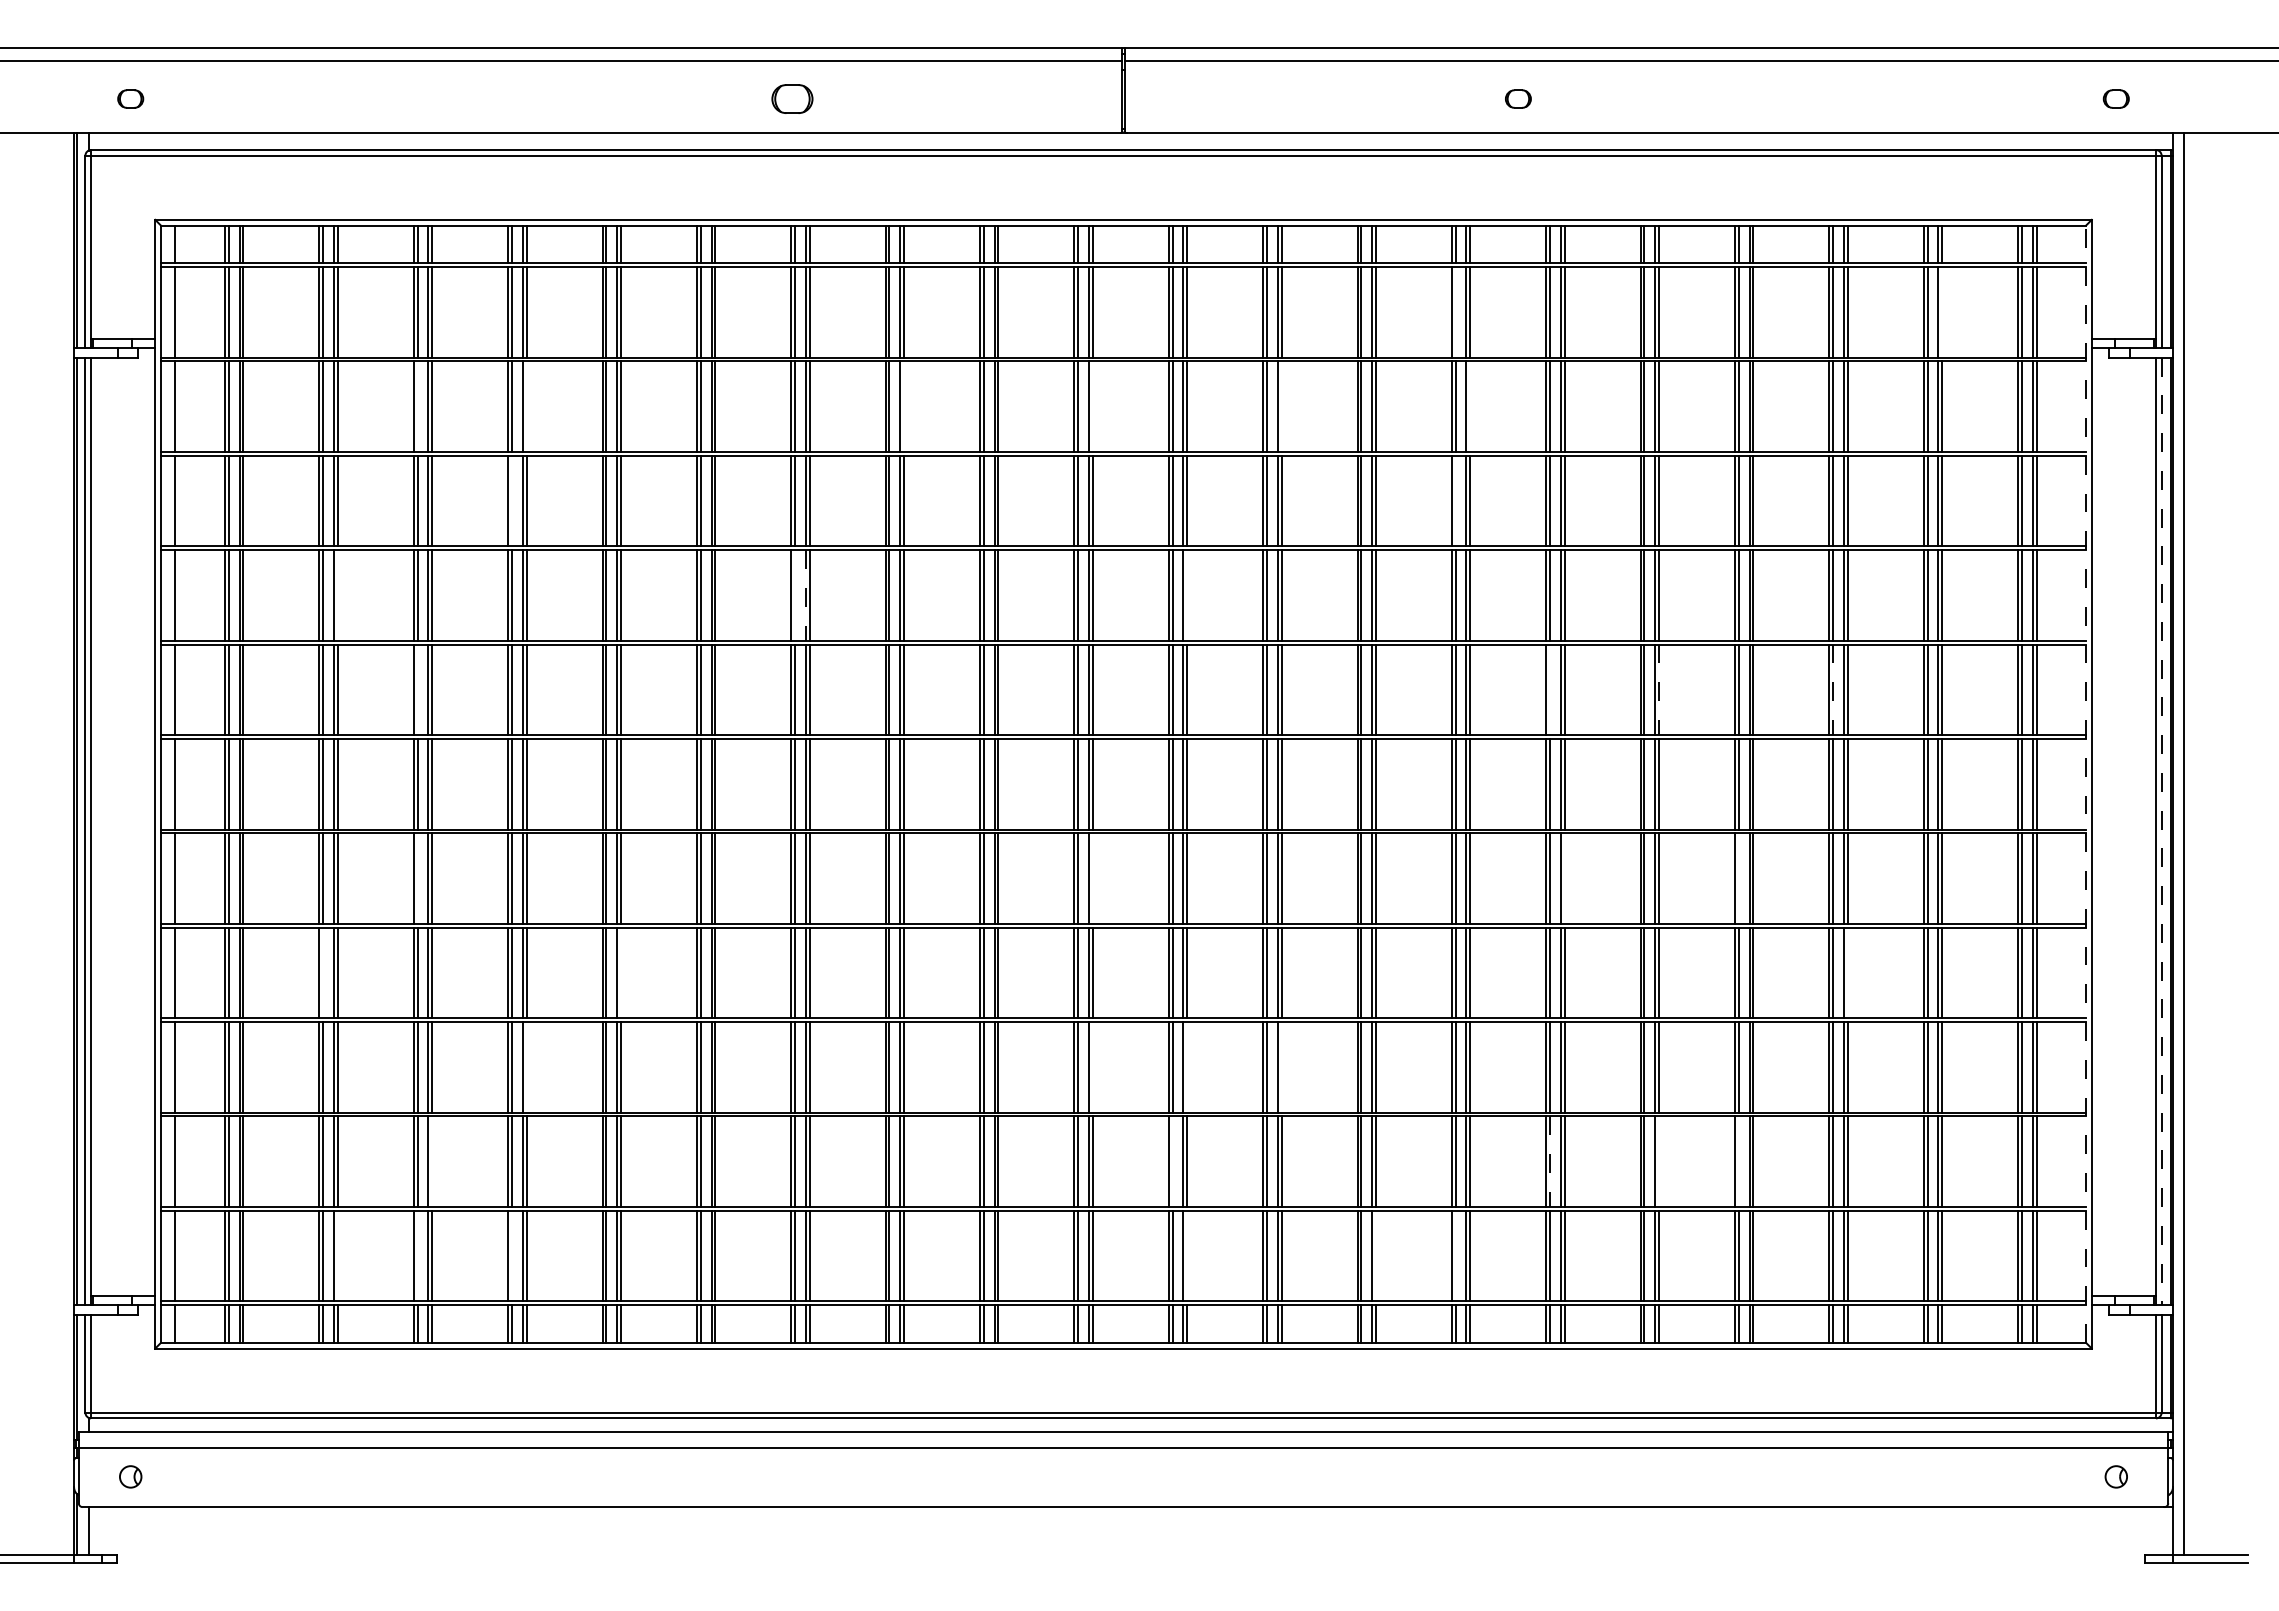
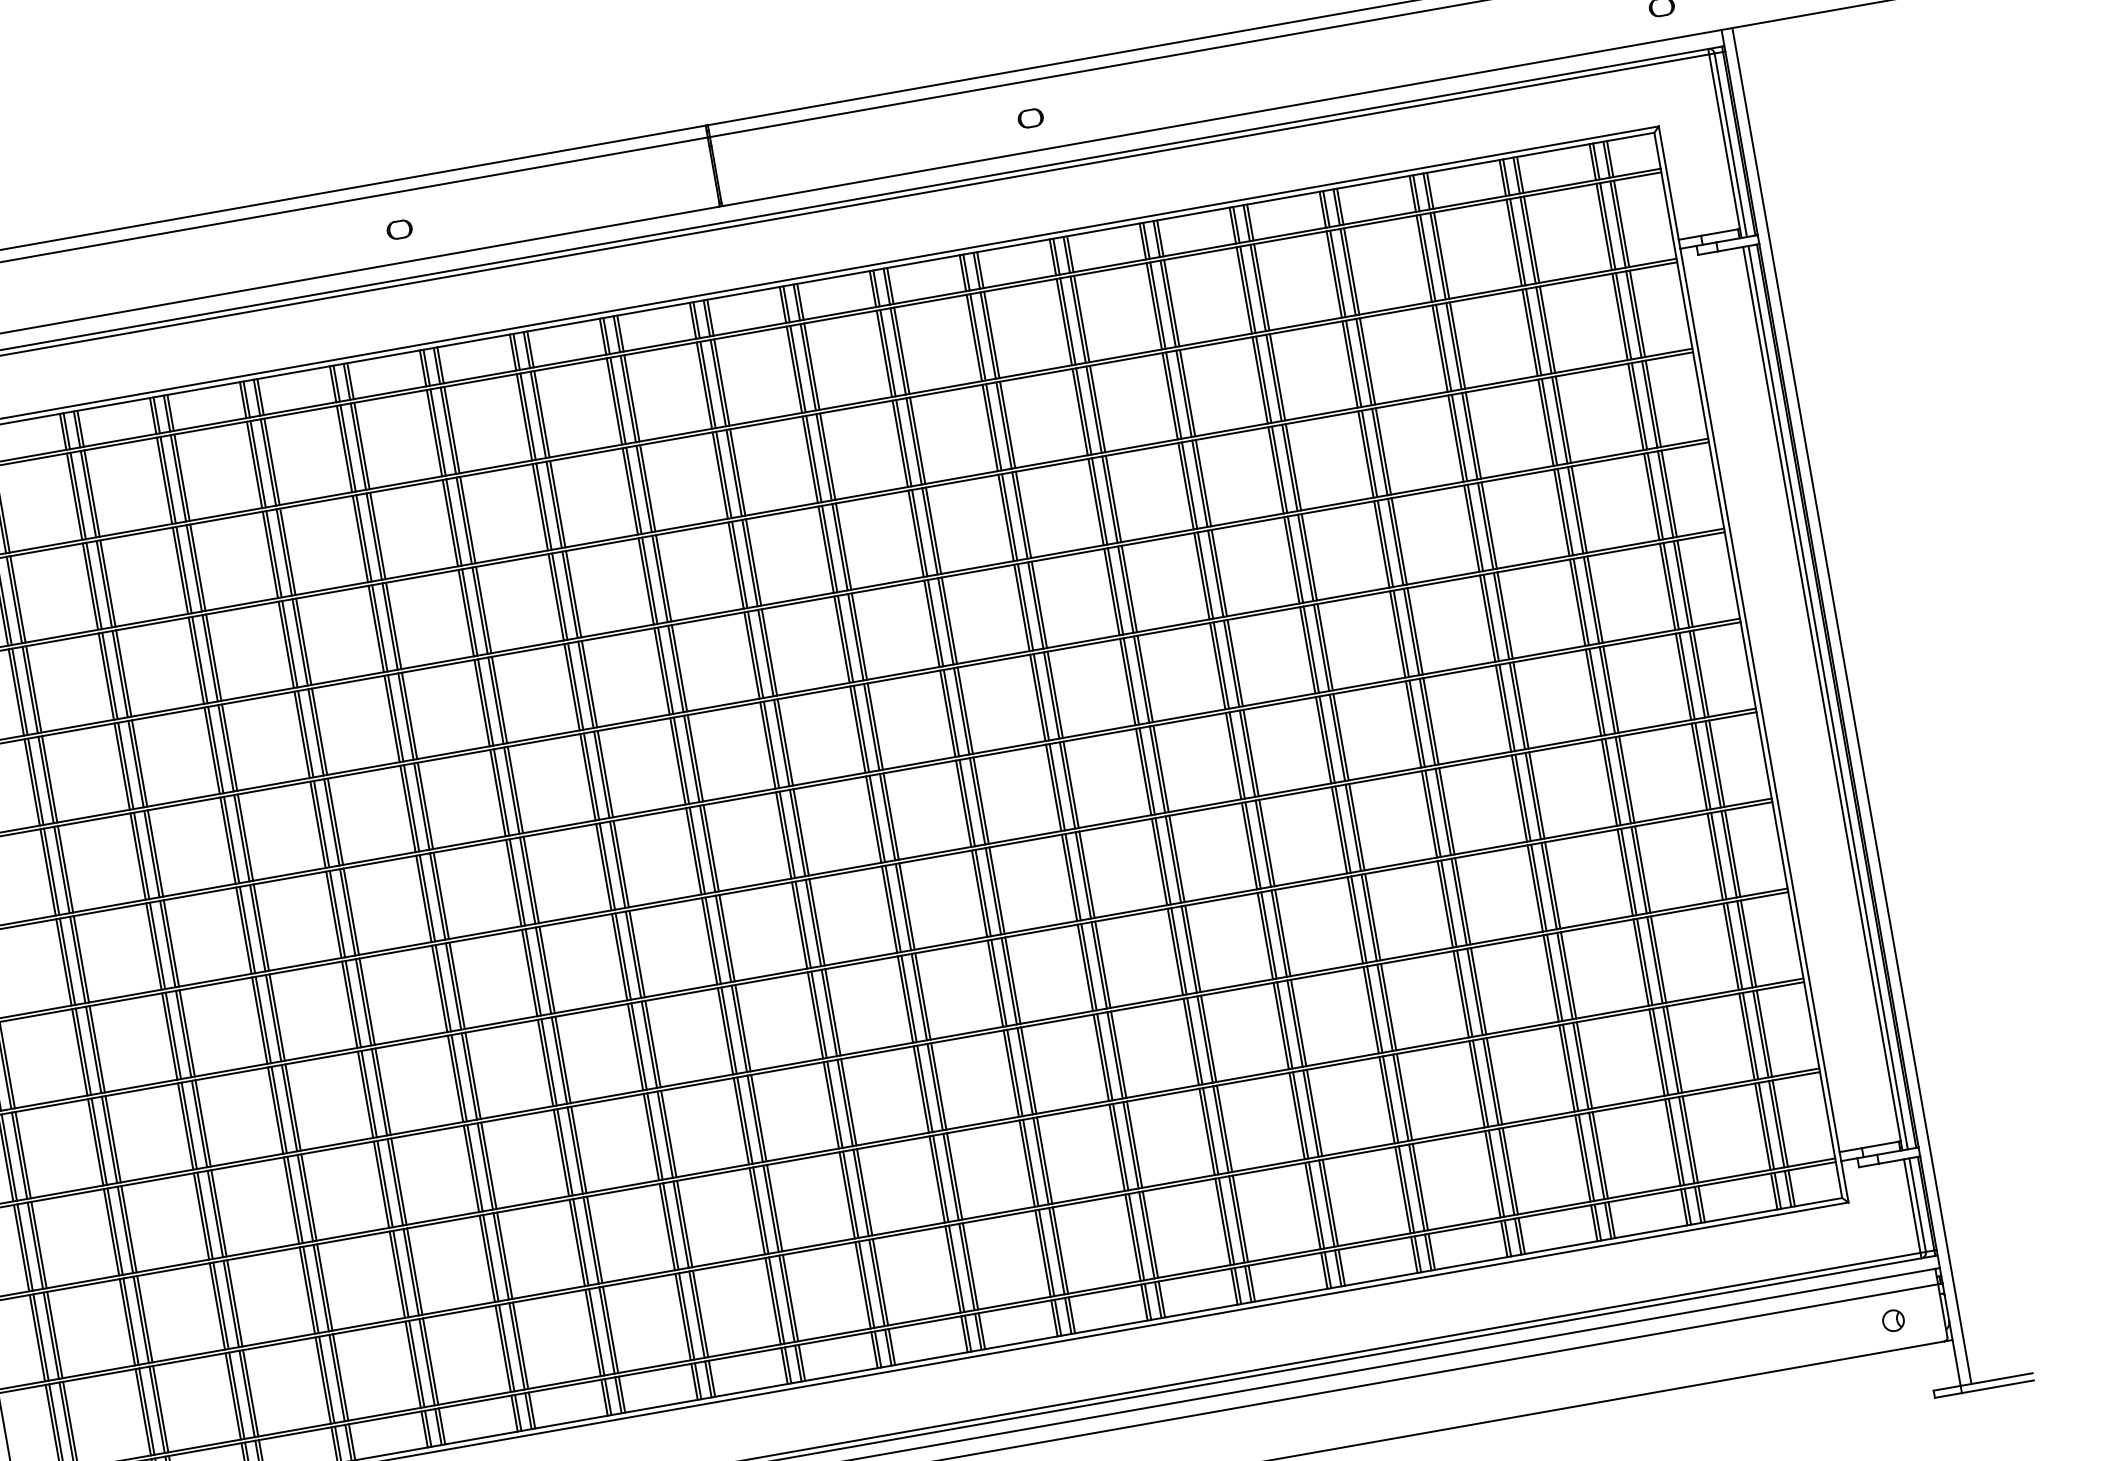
part: (792, 98) -> (399, 229), size x0.62
part: (1518, 98) -> (1030, 117), moved
line: (1455, 312) -> (1067, 321), added
line: (1942, 312) -> (1532, 239), added
line: (417, 406) -> (93, 585), added
line: (526, 406) -> (197, 567), added
line: (904, 406) -> (558, 503), added
line: (1092, 406) -> (737, 472), added
line: (1281, 406) -> (917, 440), added
line: (1470, 406) -> (1097, 408), added
line: (511, 500) -> (199, 659), added
line: (1455, 500) -> (1099, 500), added
line: (337, 595) -> (49, 779), added
line: (795, 595) -> (486, 702), added
line: (805, 595) -> (495, 700), dashed -> solid
line: (1187, 595) -> (859, 636), added
line: (417, 689) -> (141, 855), added
line: (1550, 689) -> (1221, 665), added
line: (1659, 690) -> (1325, 647), dashed -> solid
line: (1833, 690) -> (1491, 618), dashed -> solid
line: (2086, 784) -> (1748, 665), dashed -> solid
line: (2161, 831) -> (1828, 697), dashed -> solid
line: (417, 878) -> (173, 1035), added
line: (1092, 878) -> (816, 922), added
line: (1564, 878) -> (1266, 842), added
line: (1738, 878) -> (1432, 813), added
line: (323, 972) -> (99, 1141), added
line: (620, 972) -> (382, 1091), added
line: (1847, 972) -> (1552, 885), added
line: (526, 1067) -> (308, 1197), added
line: (1092, 1067) -> (848, 1102), added
line: (1187, 1067) -> (939, 1086), added
line: (1281, 1067) -> (1028, 1070), added
line: (432, 1161) -> (235, 1303), added
line: (1172, 1161) -> (940, 1178), added
line: (1659, 1161) -> (1404, 1096), added
line: (1738, 1161) -> (1480, 1083), added
line: (1550, 1162) -> (1301, 1116), dashed -> solid
line: (337, 1255) -> (160, 1408), added
line: (417, 1255) -> (236, 1395), added
line: (511, 1255) -> (326, 1379), added
line: (1187, 1255) -> (970, 1265), added
line: (1375, 1255) -> (1150, 1234), added
line: (1455, 1255) -> (1226, 1220), added

